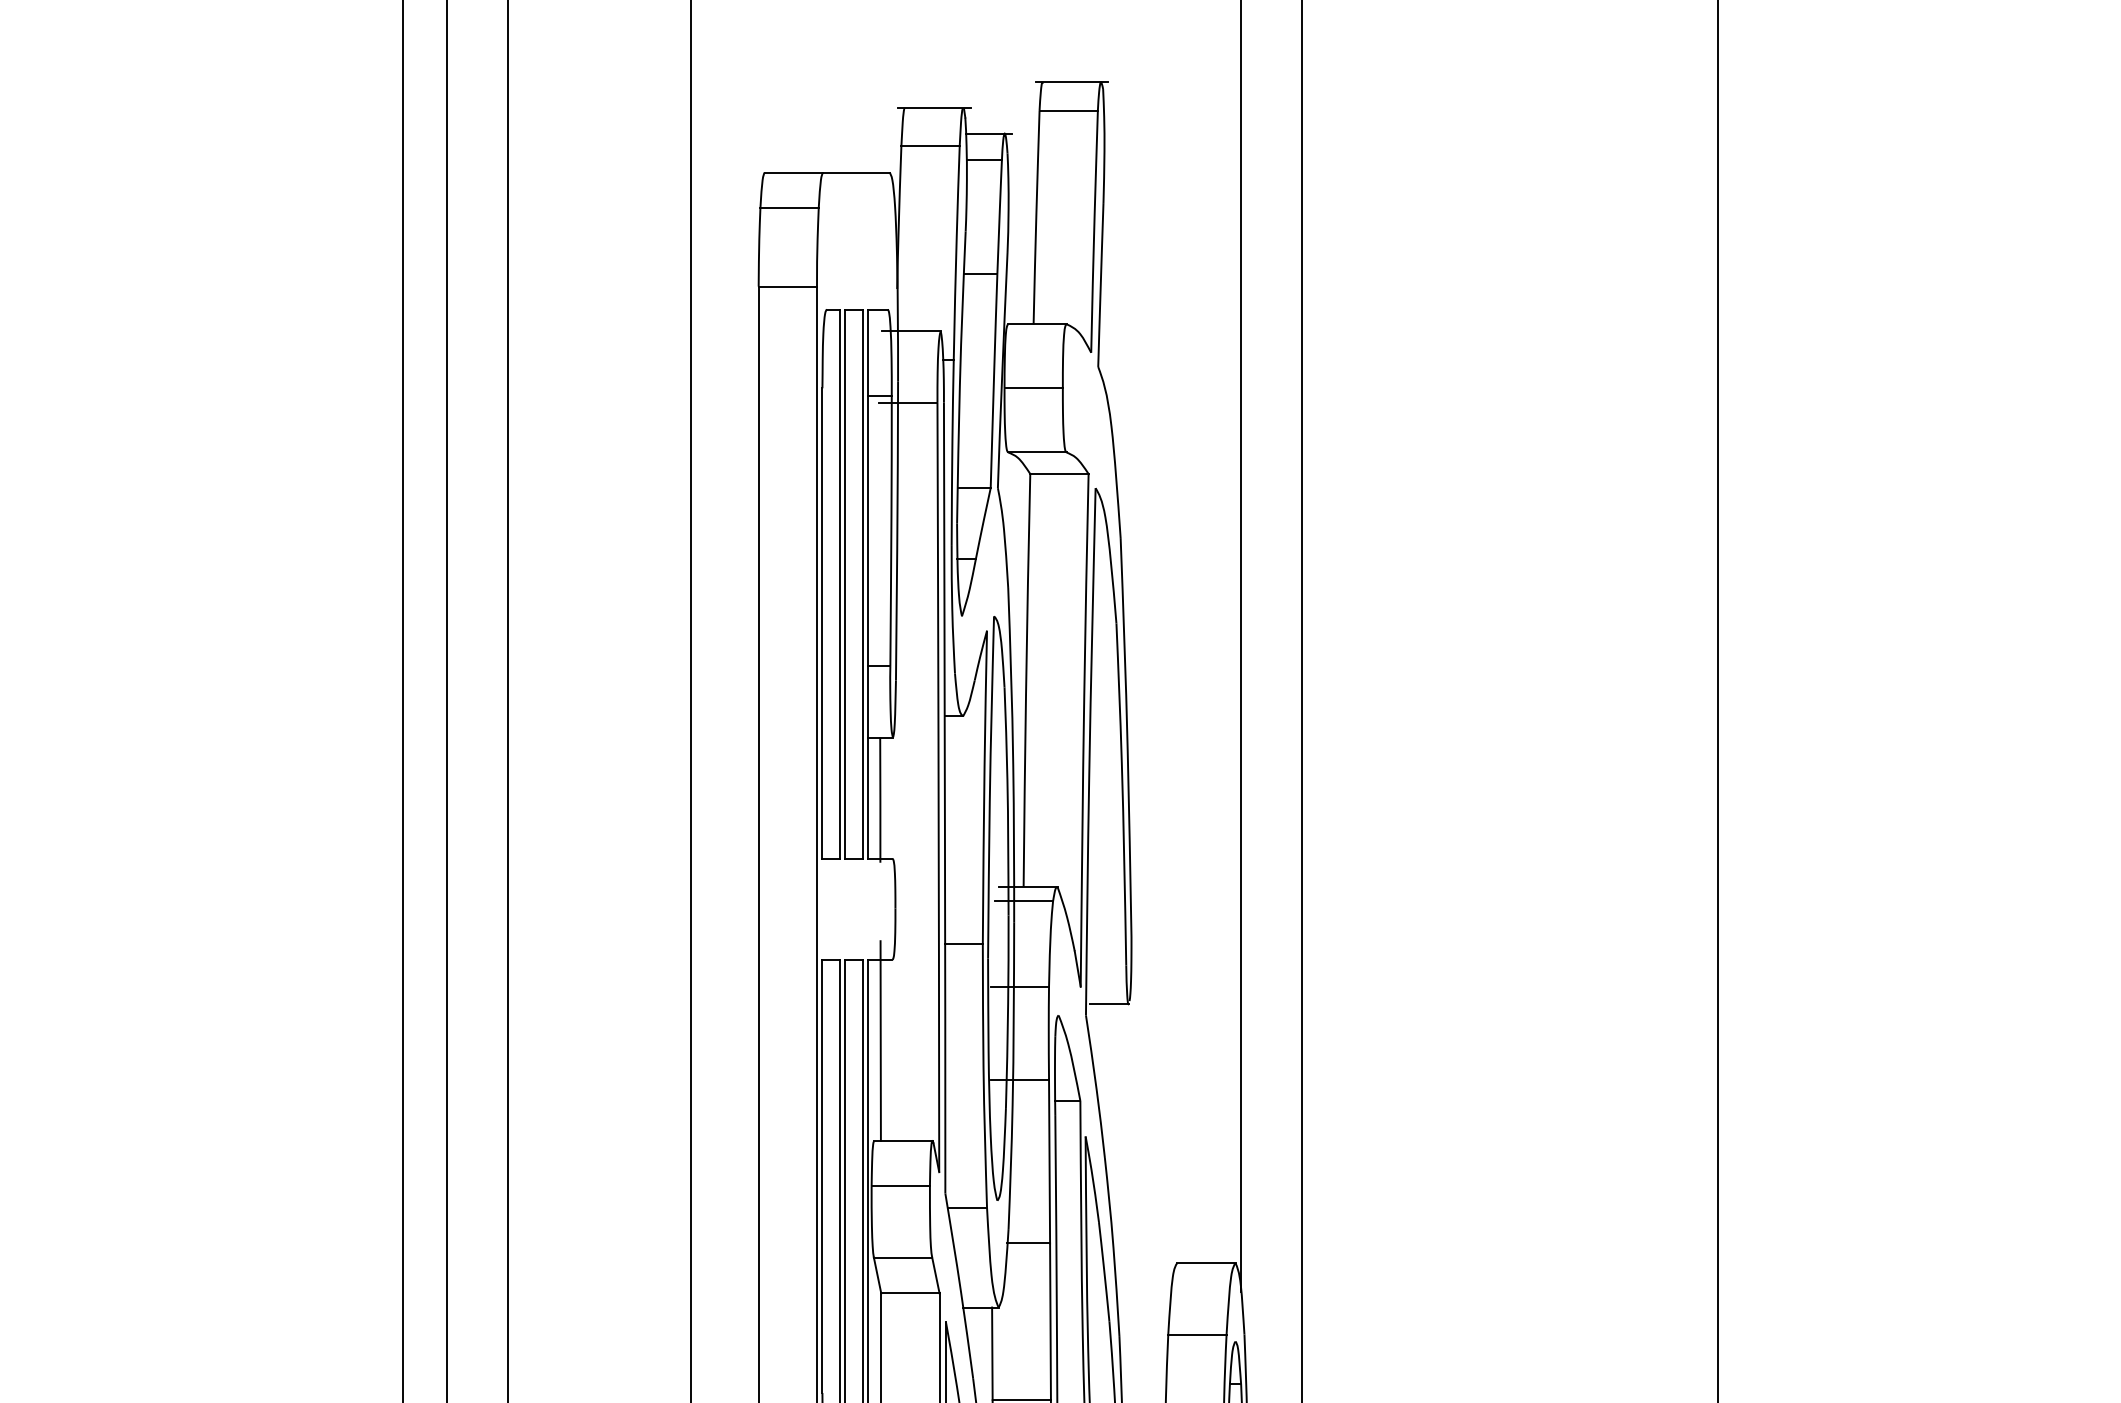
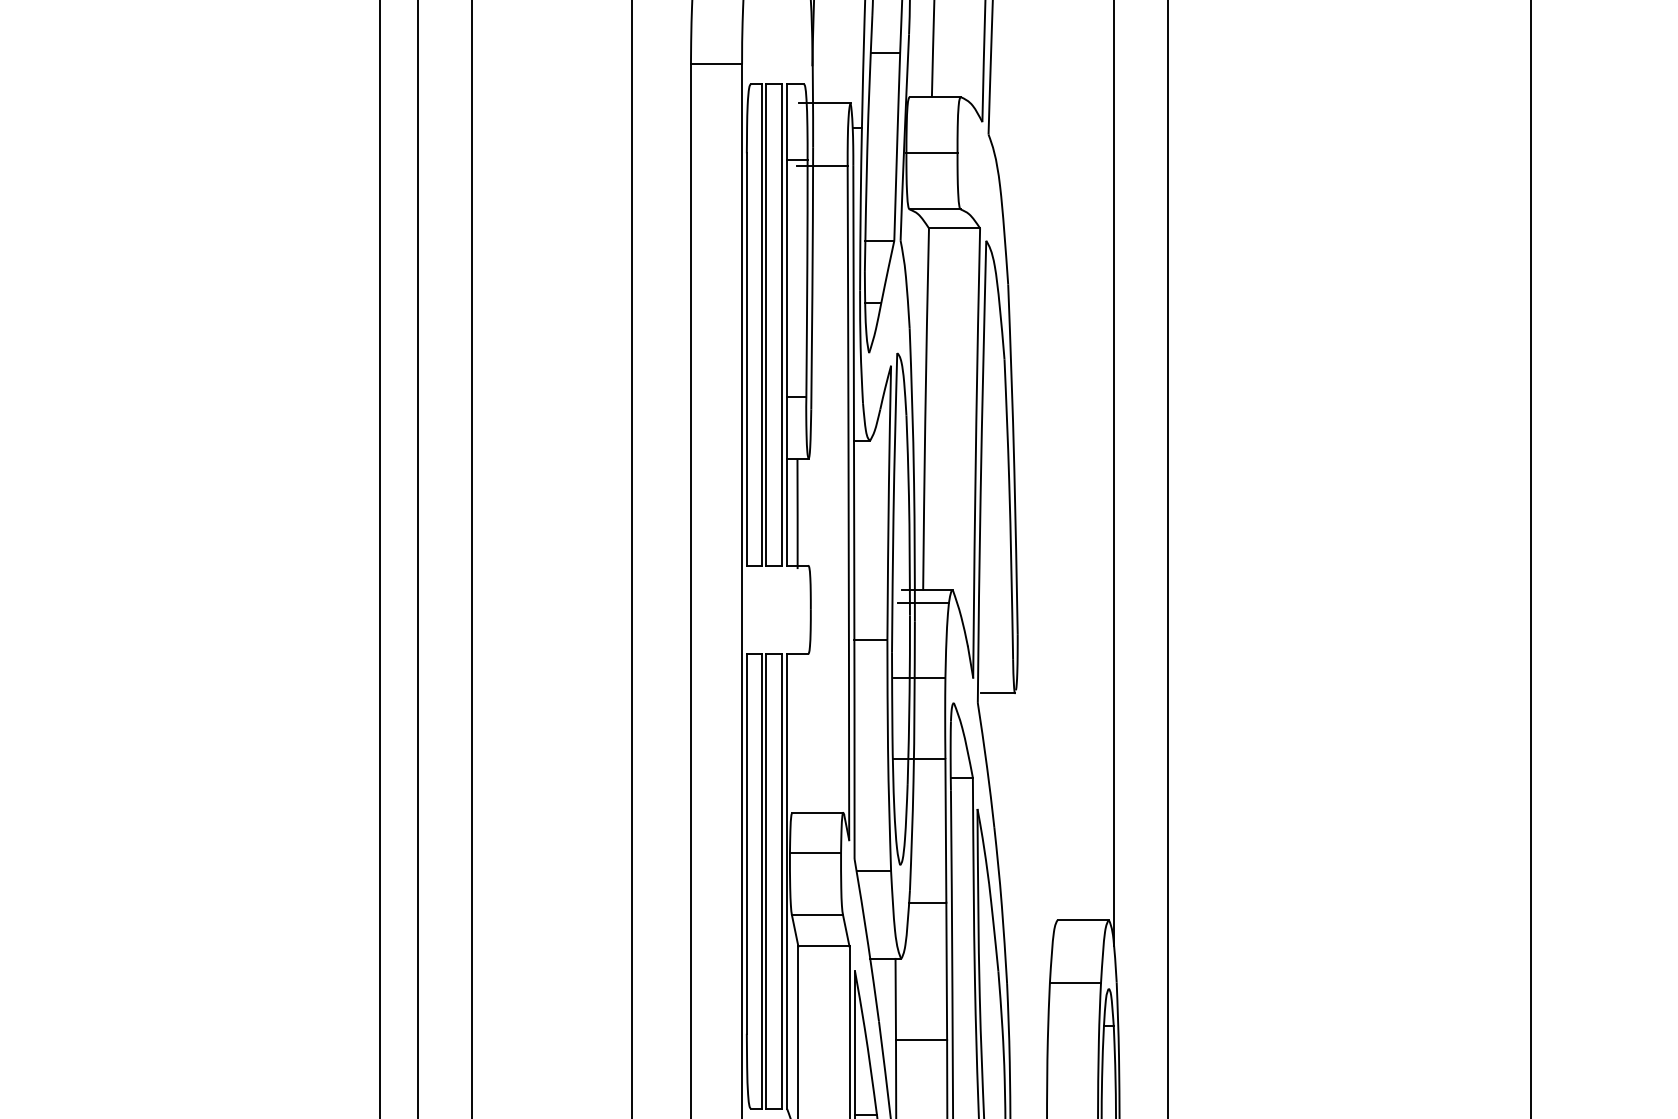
line: (880, 1040) -> (797, 724), removed

